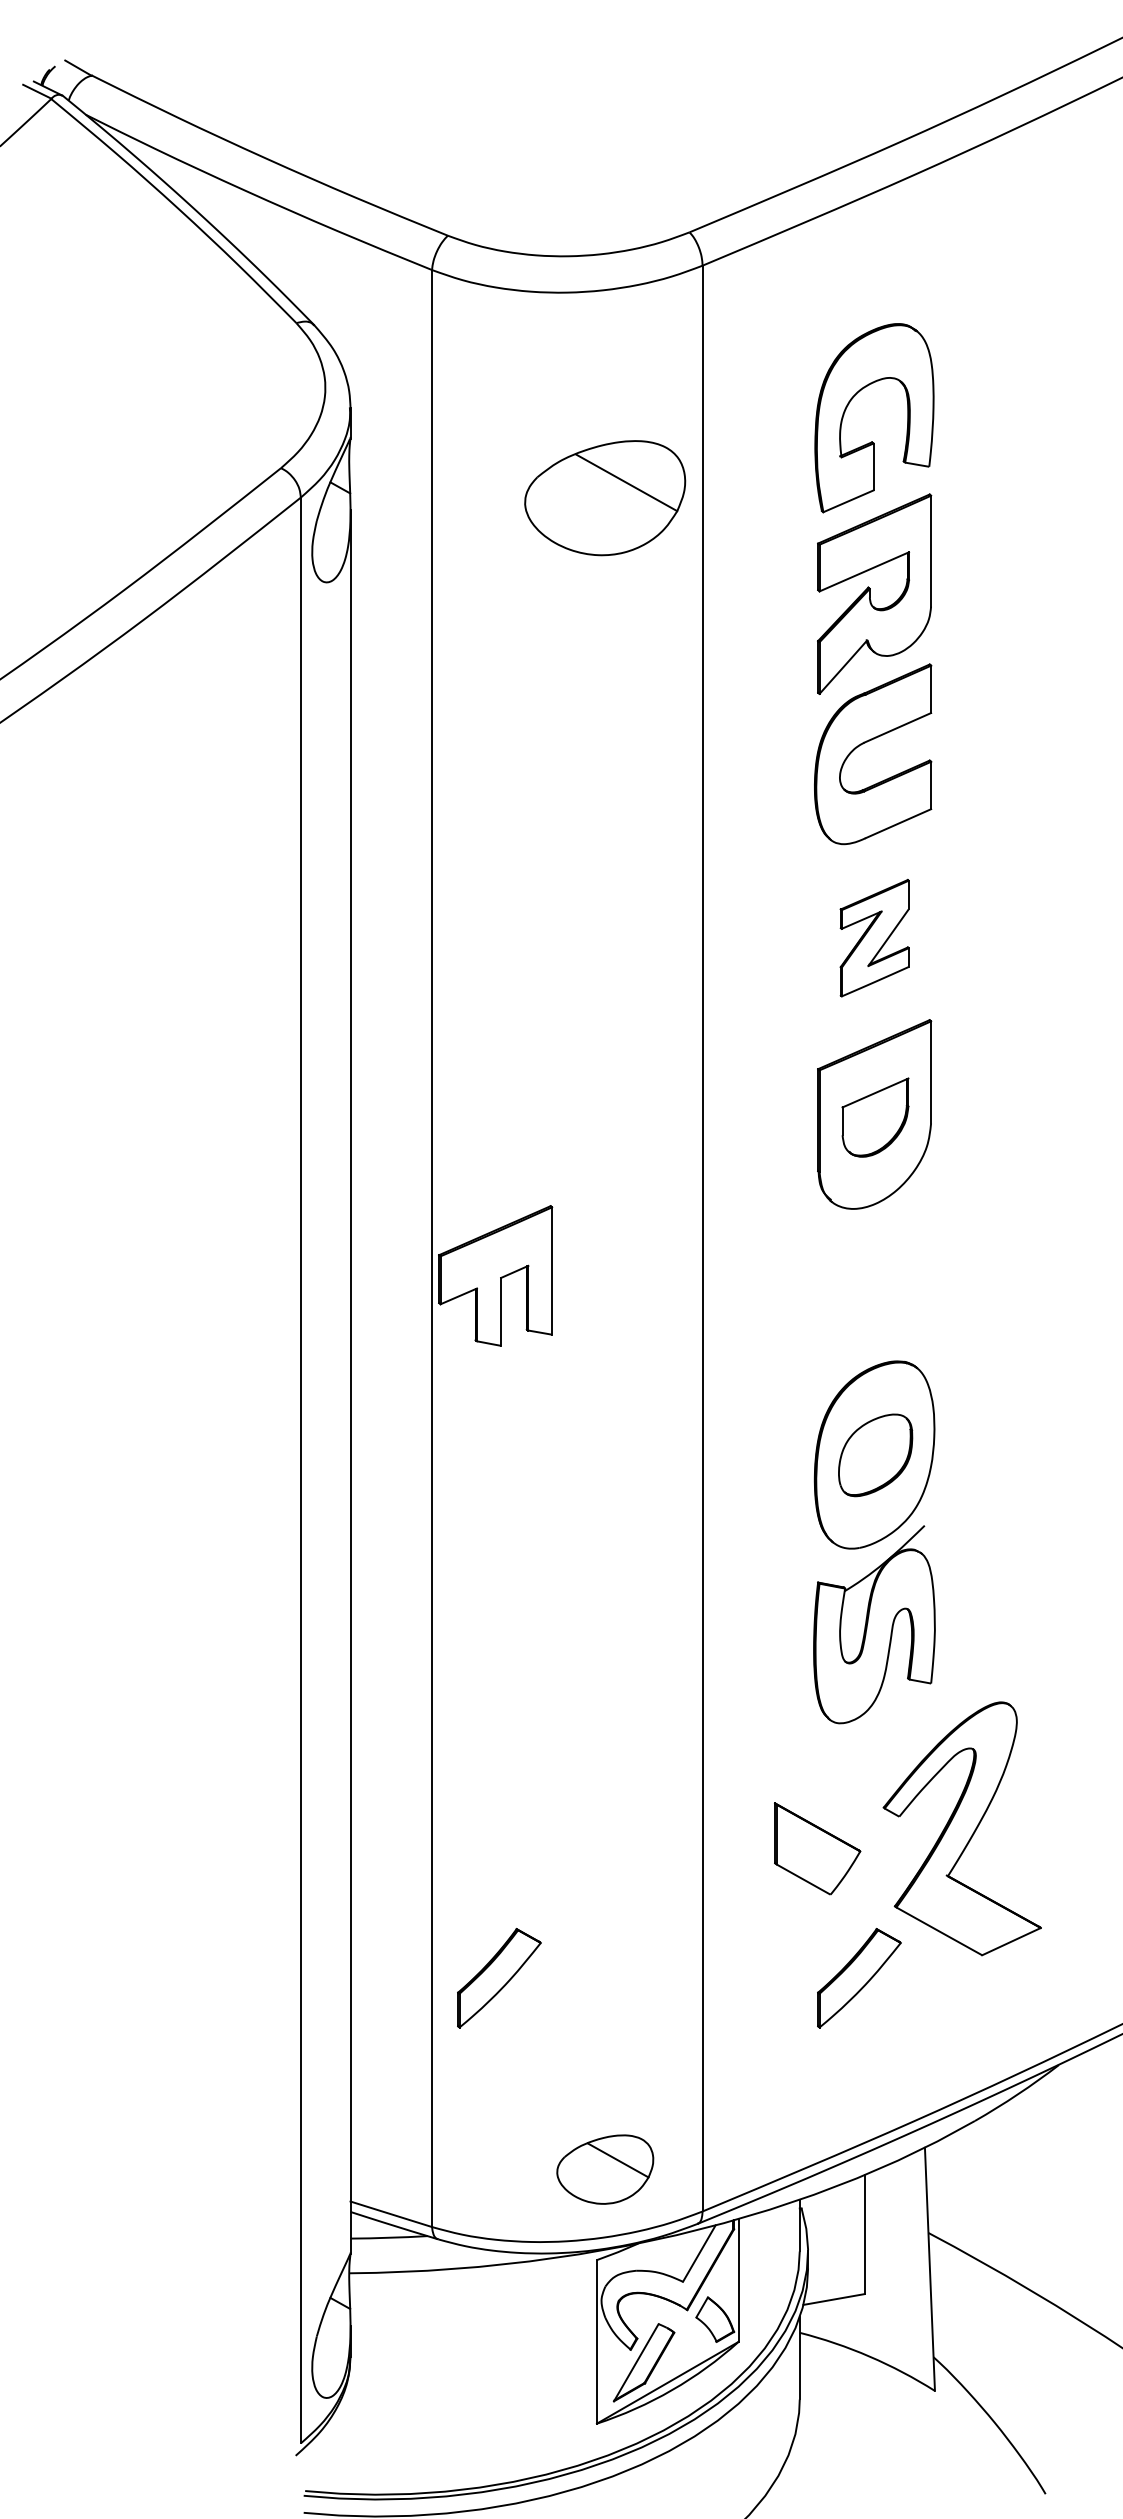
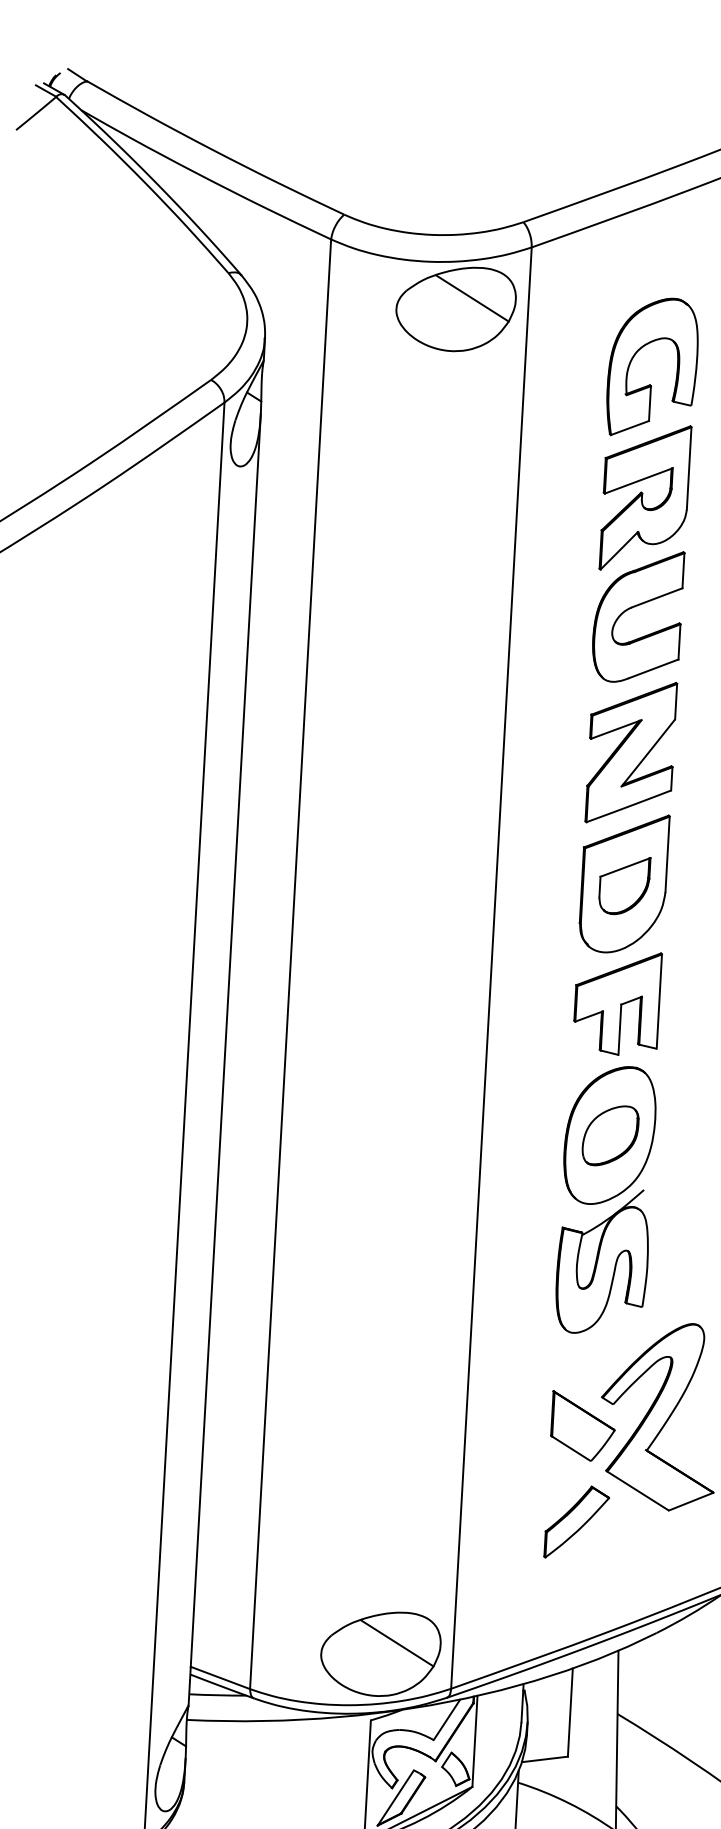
part: (605, 498) -> (456, 309), moved
part: (874, 938) -> (631, 752), size x1.67
part: (495, 1275) -> (617, 1002), moved
part: (817, 1848) -> (583, 1426), moved
part: (499, 1978) -> (310, 1507), removed
part: (605, 2169) -> (380, 1653), size x1.67

